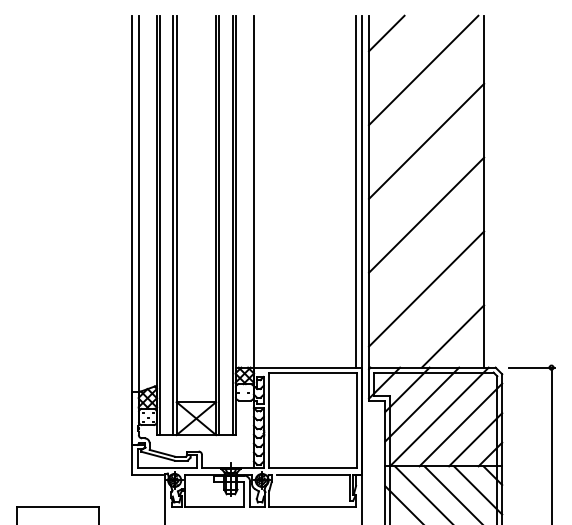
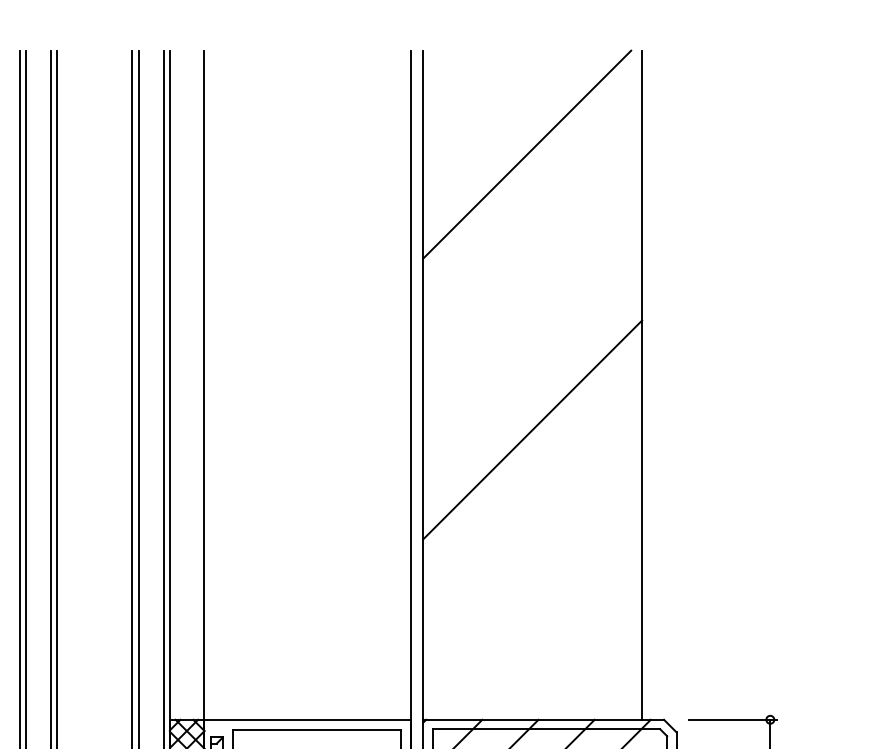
line: (386, 33) -> (456, 84), removed
line: (426, 140) -> (532, 287), removed
line: (355, 191) -> (397, 384), removed
line: (426, 288) -> (532, 569), removed
line: (452, 336) -> (581, 660), removed

